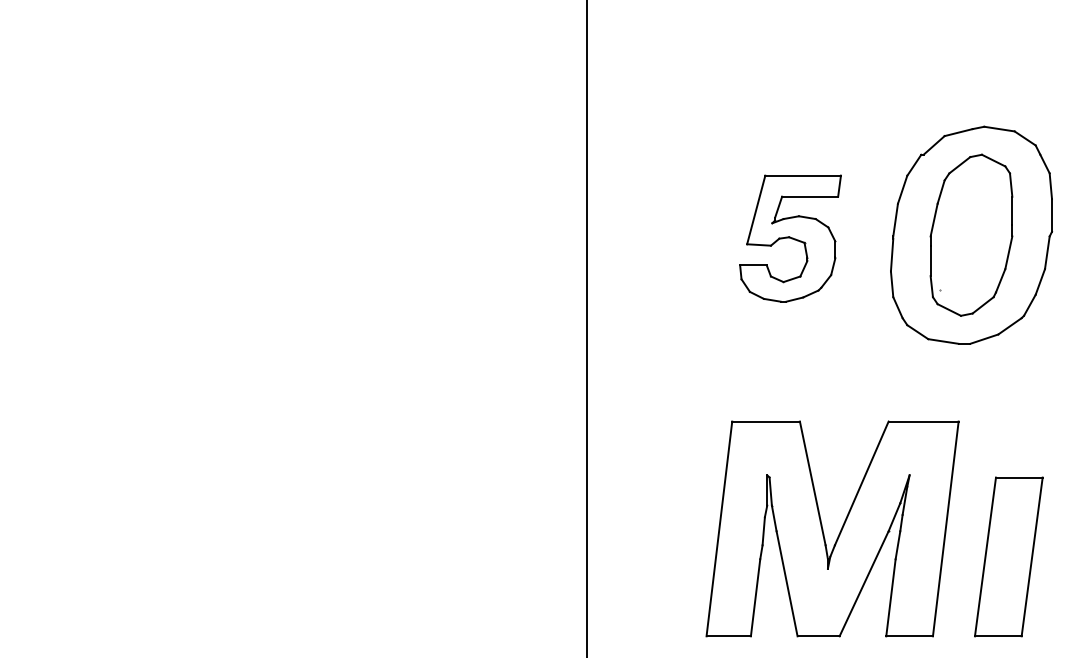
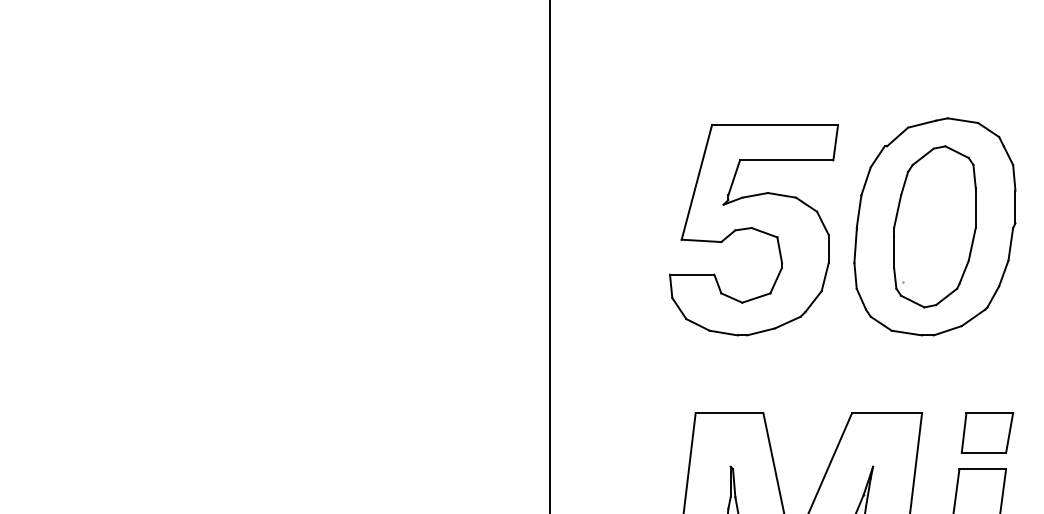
part: (790, 238) -> (753, 230), size x1.67
part: (1023, 441) -> (986, 433), added

